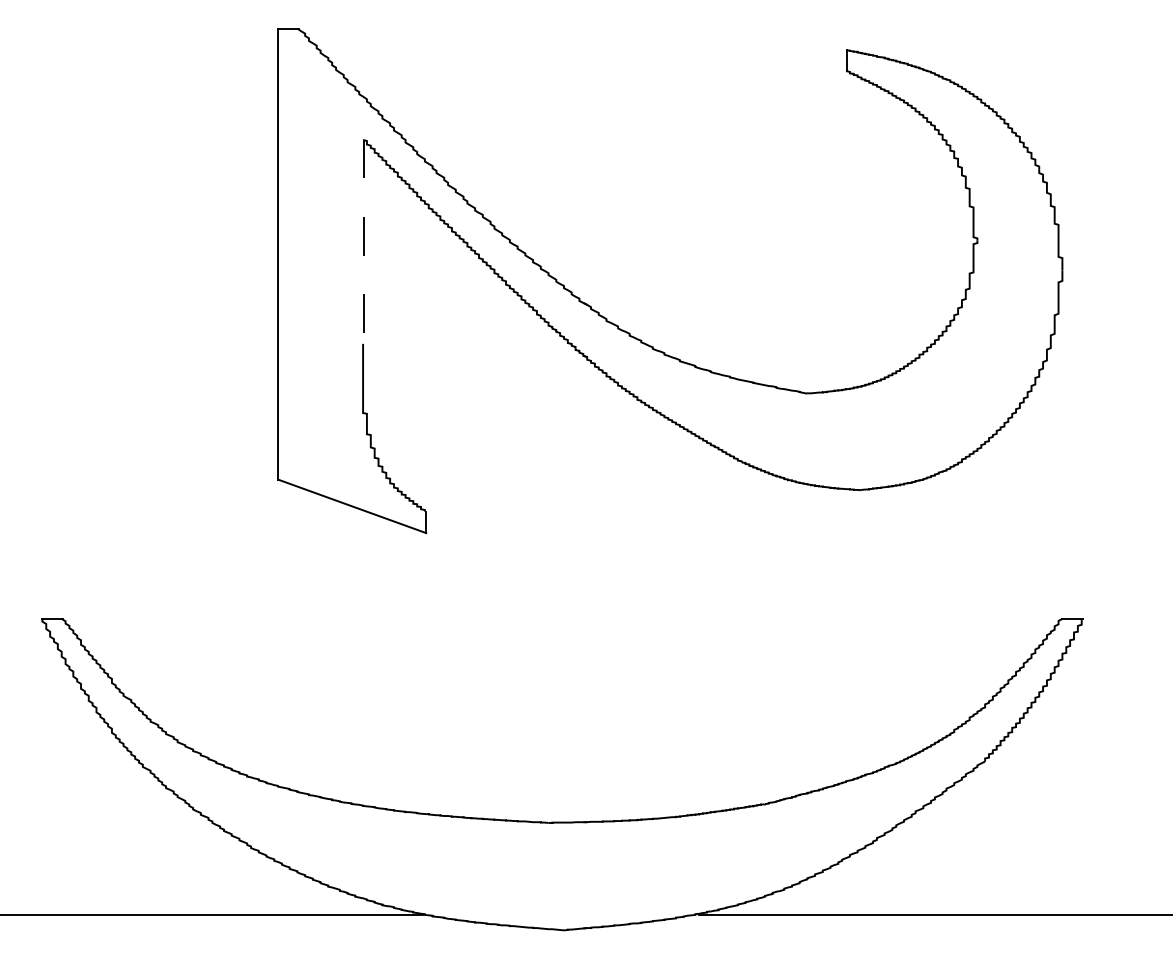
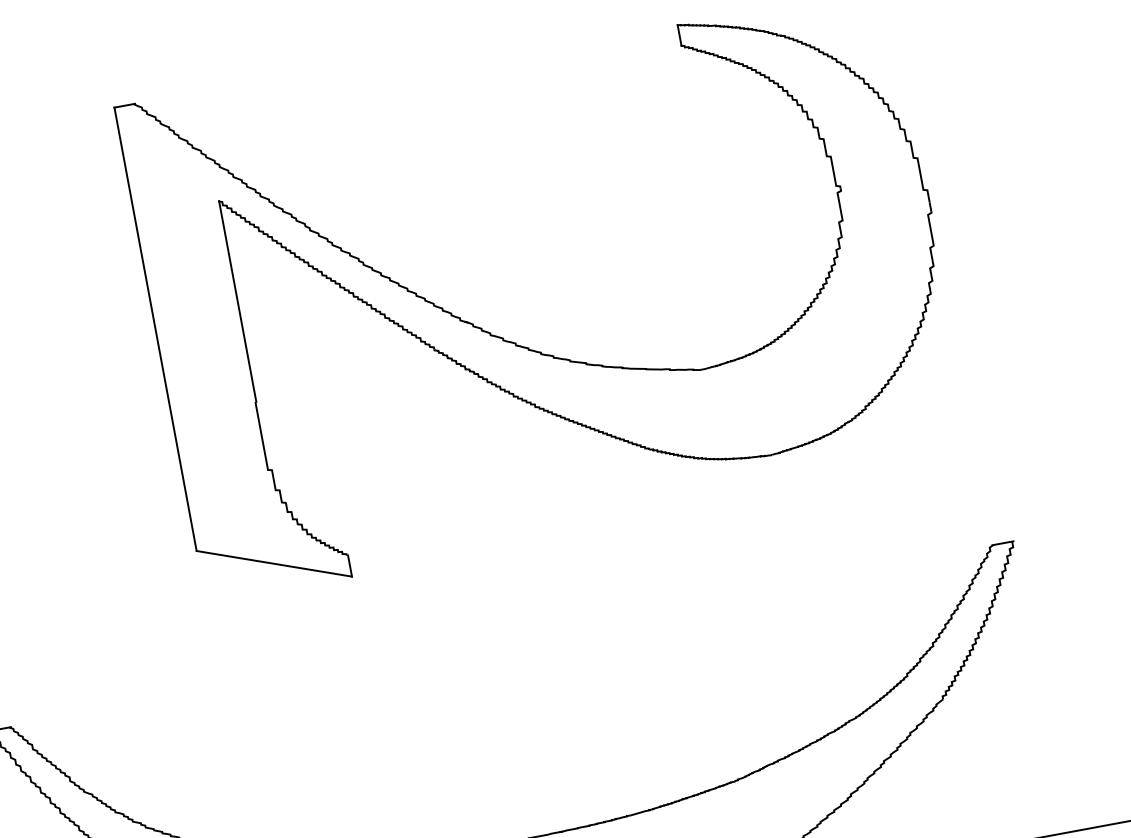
line: (363, 242) -> (237, 302), dashed -> solid

